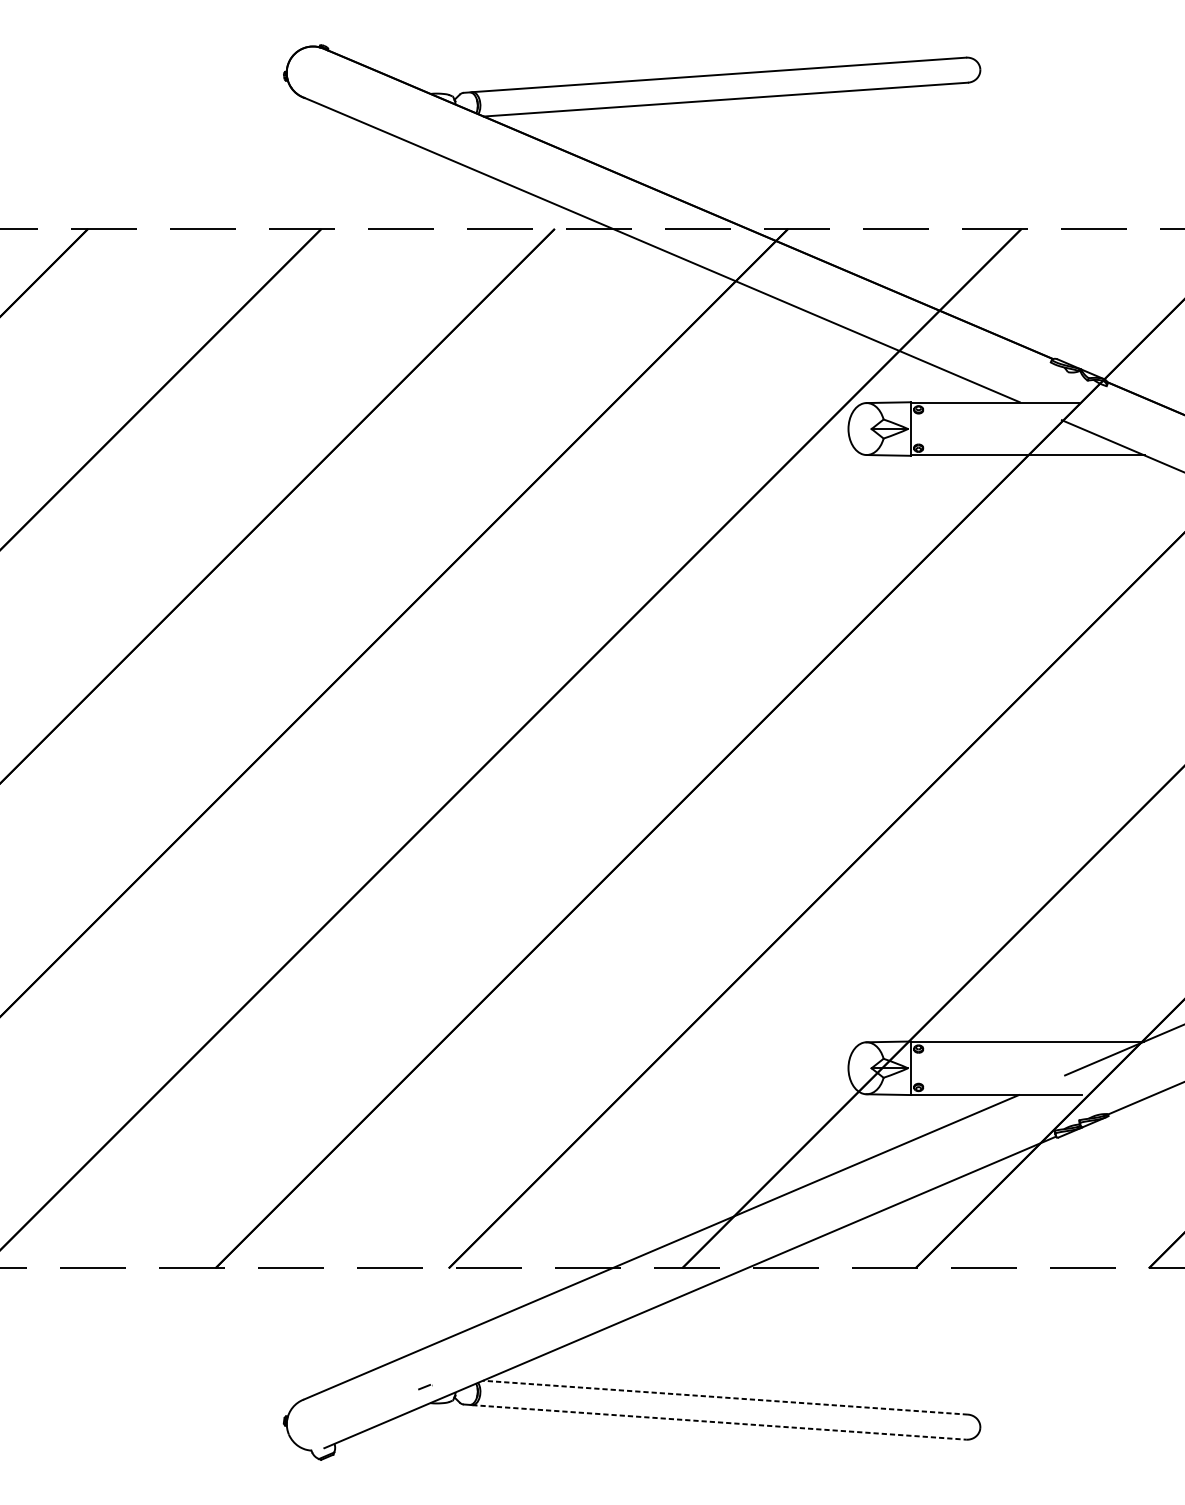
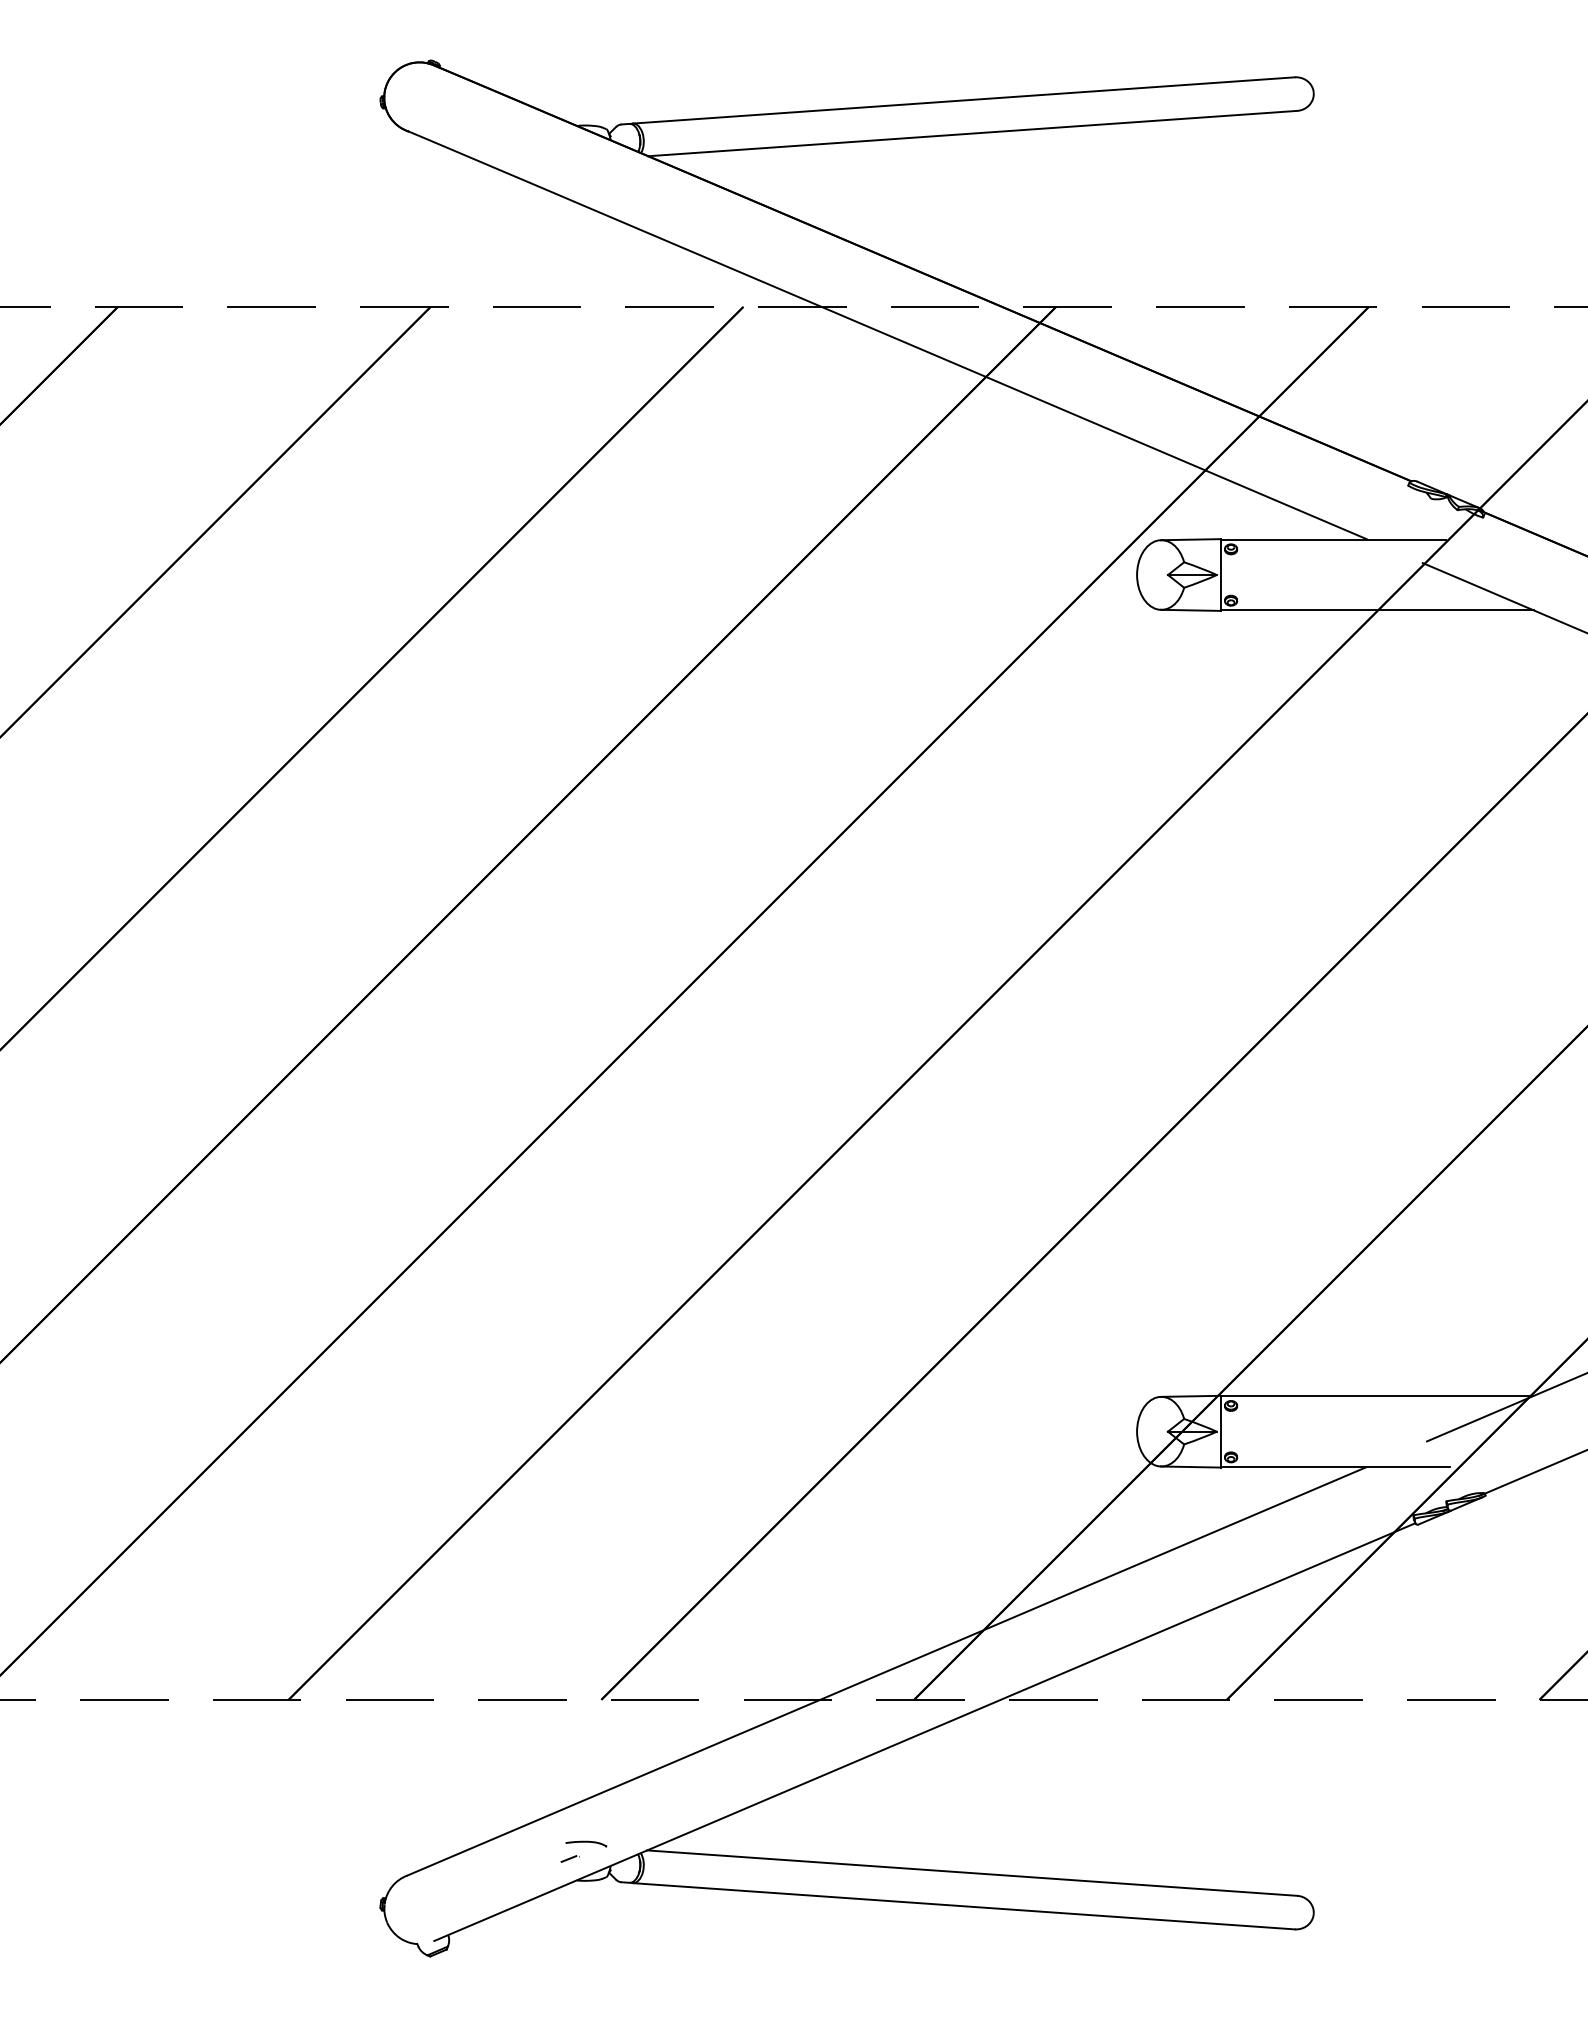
curve: (437, 1374) -> (586, 1842), added
line: (725, 1397) -> (972, 1873), dashed -> solid
line: (718, 1422) -> (963, 1906), dashed -> solid

